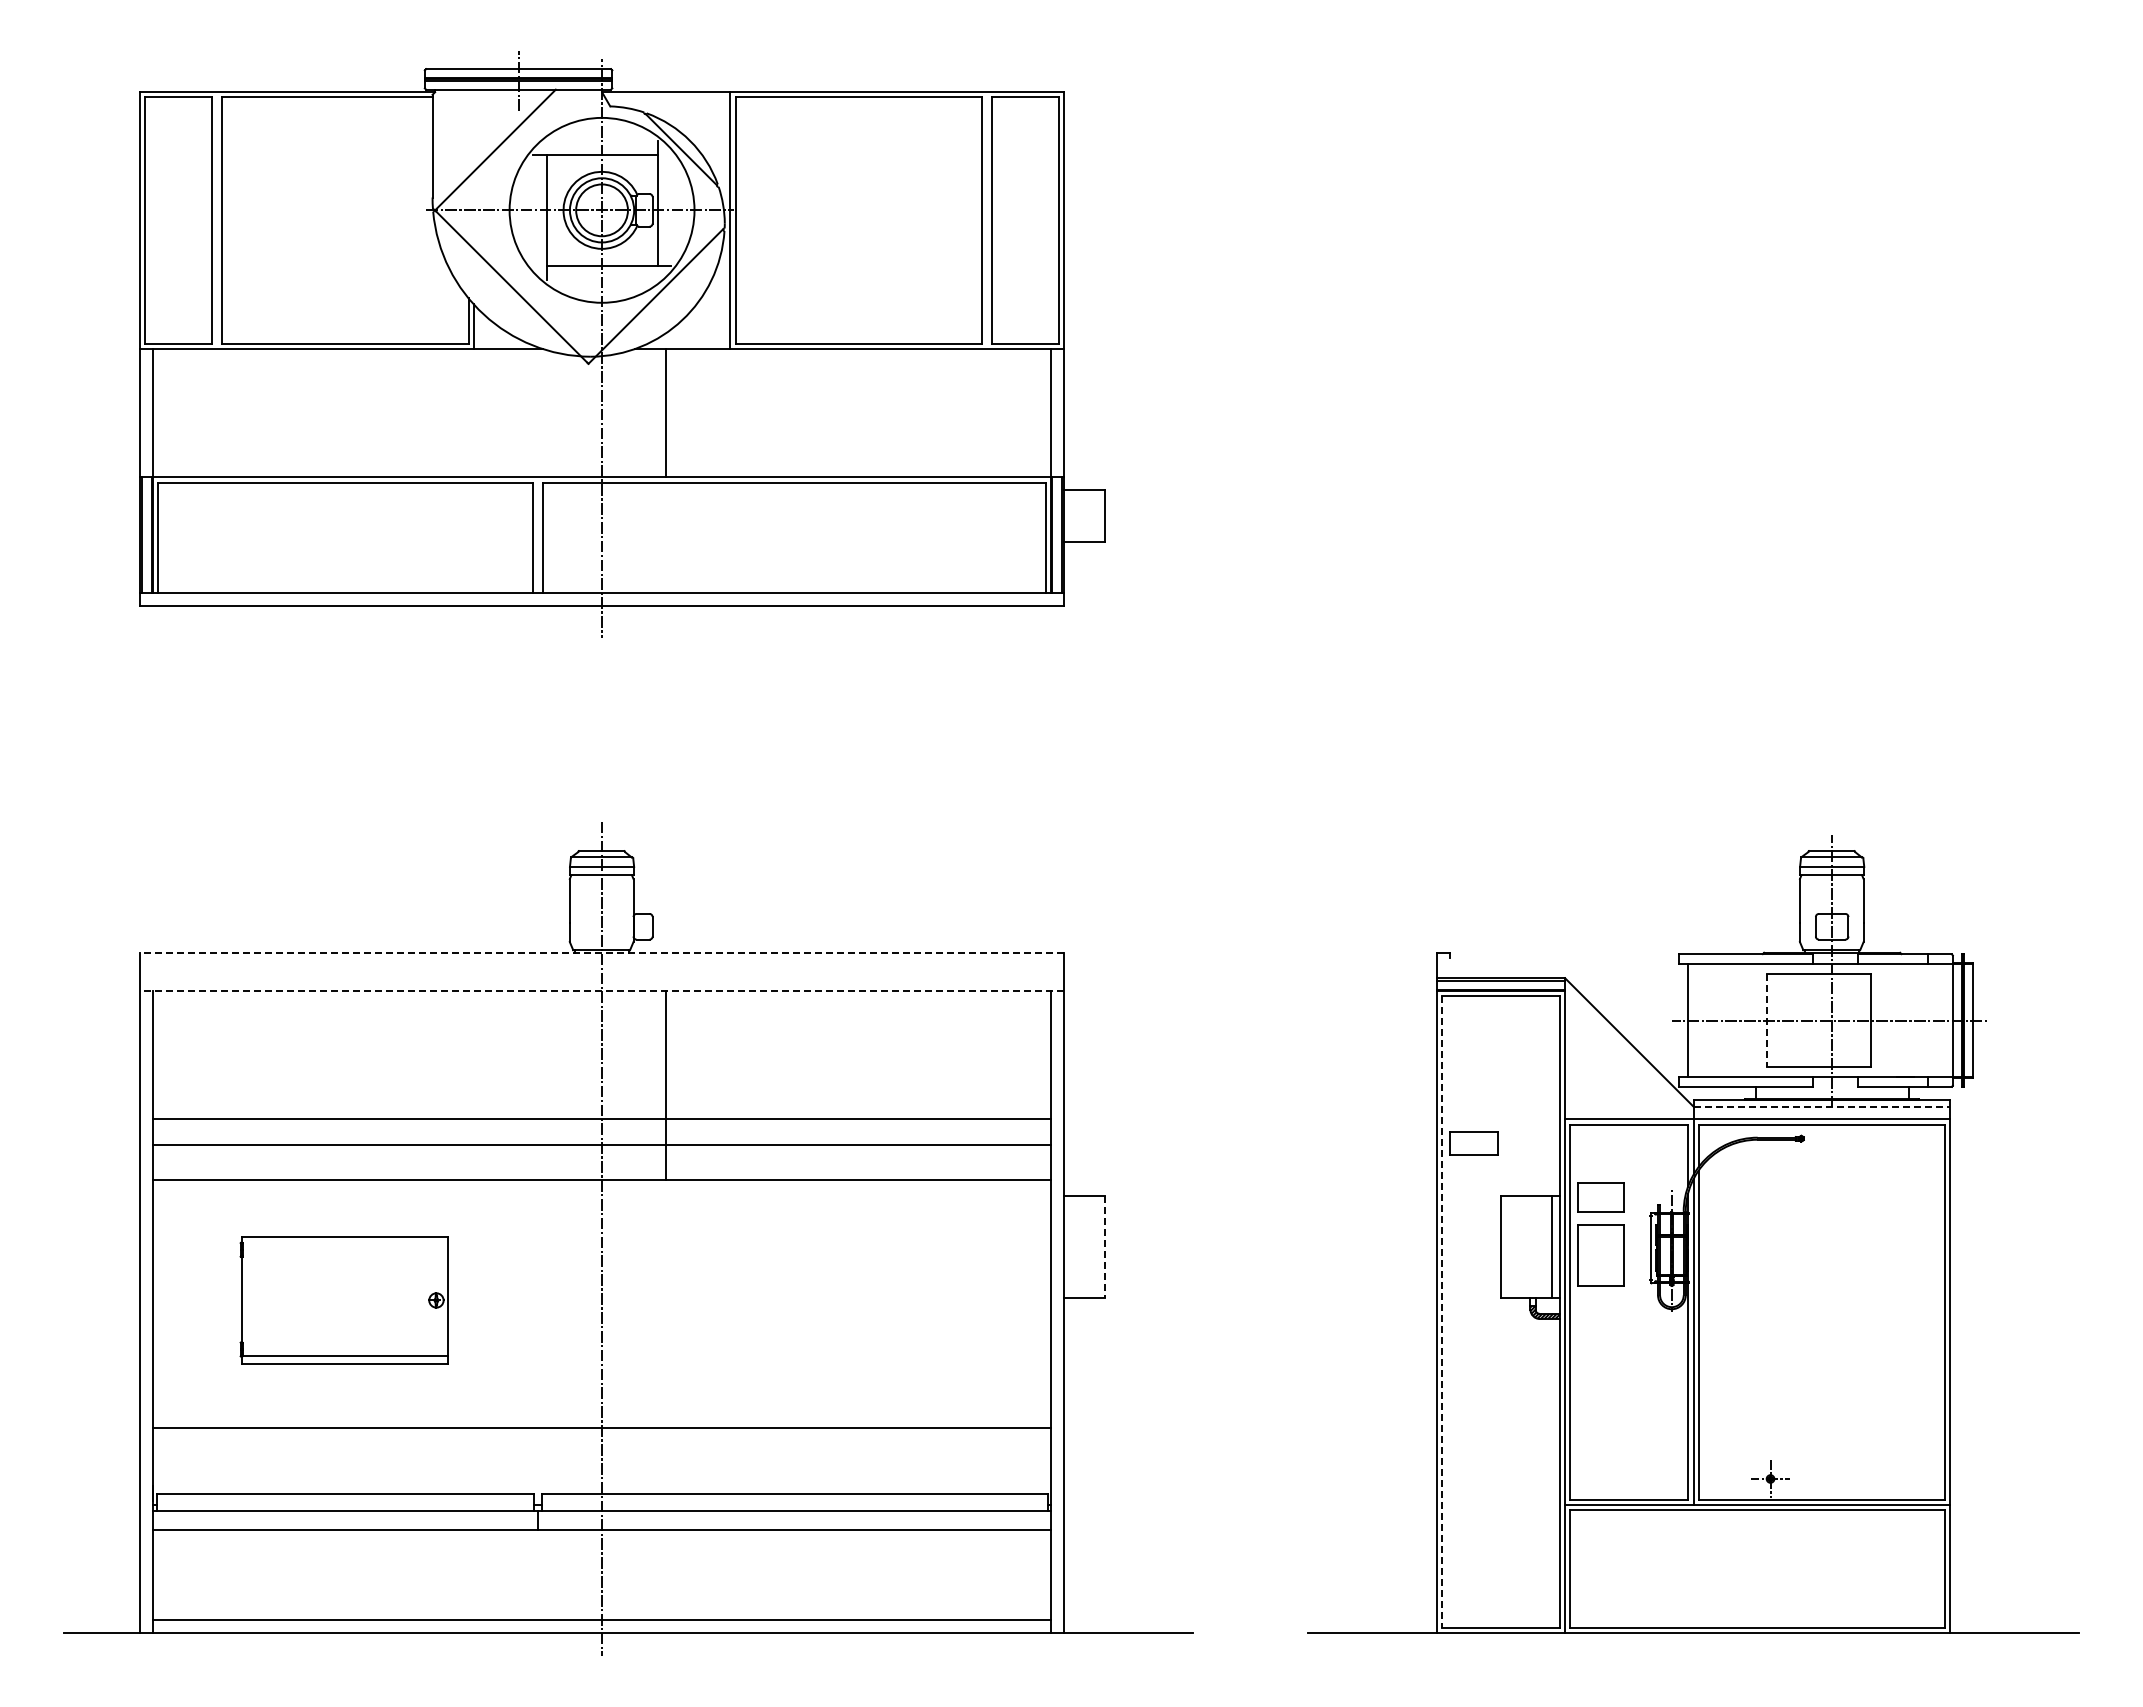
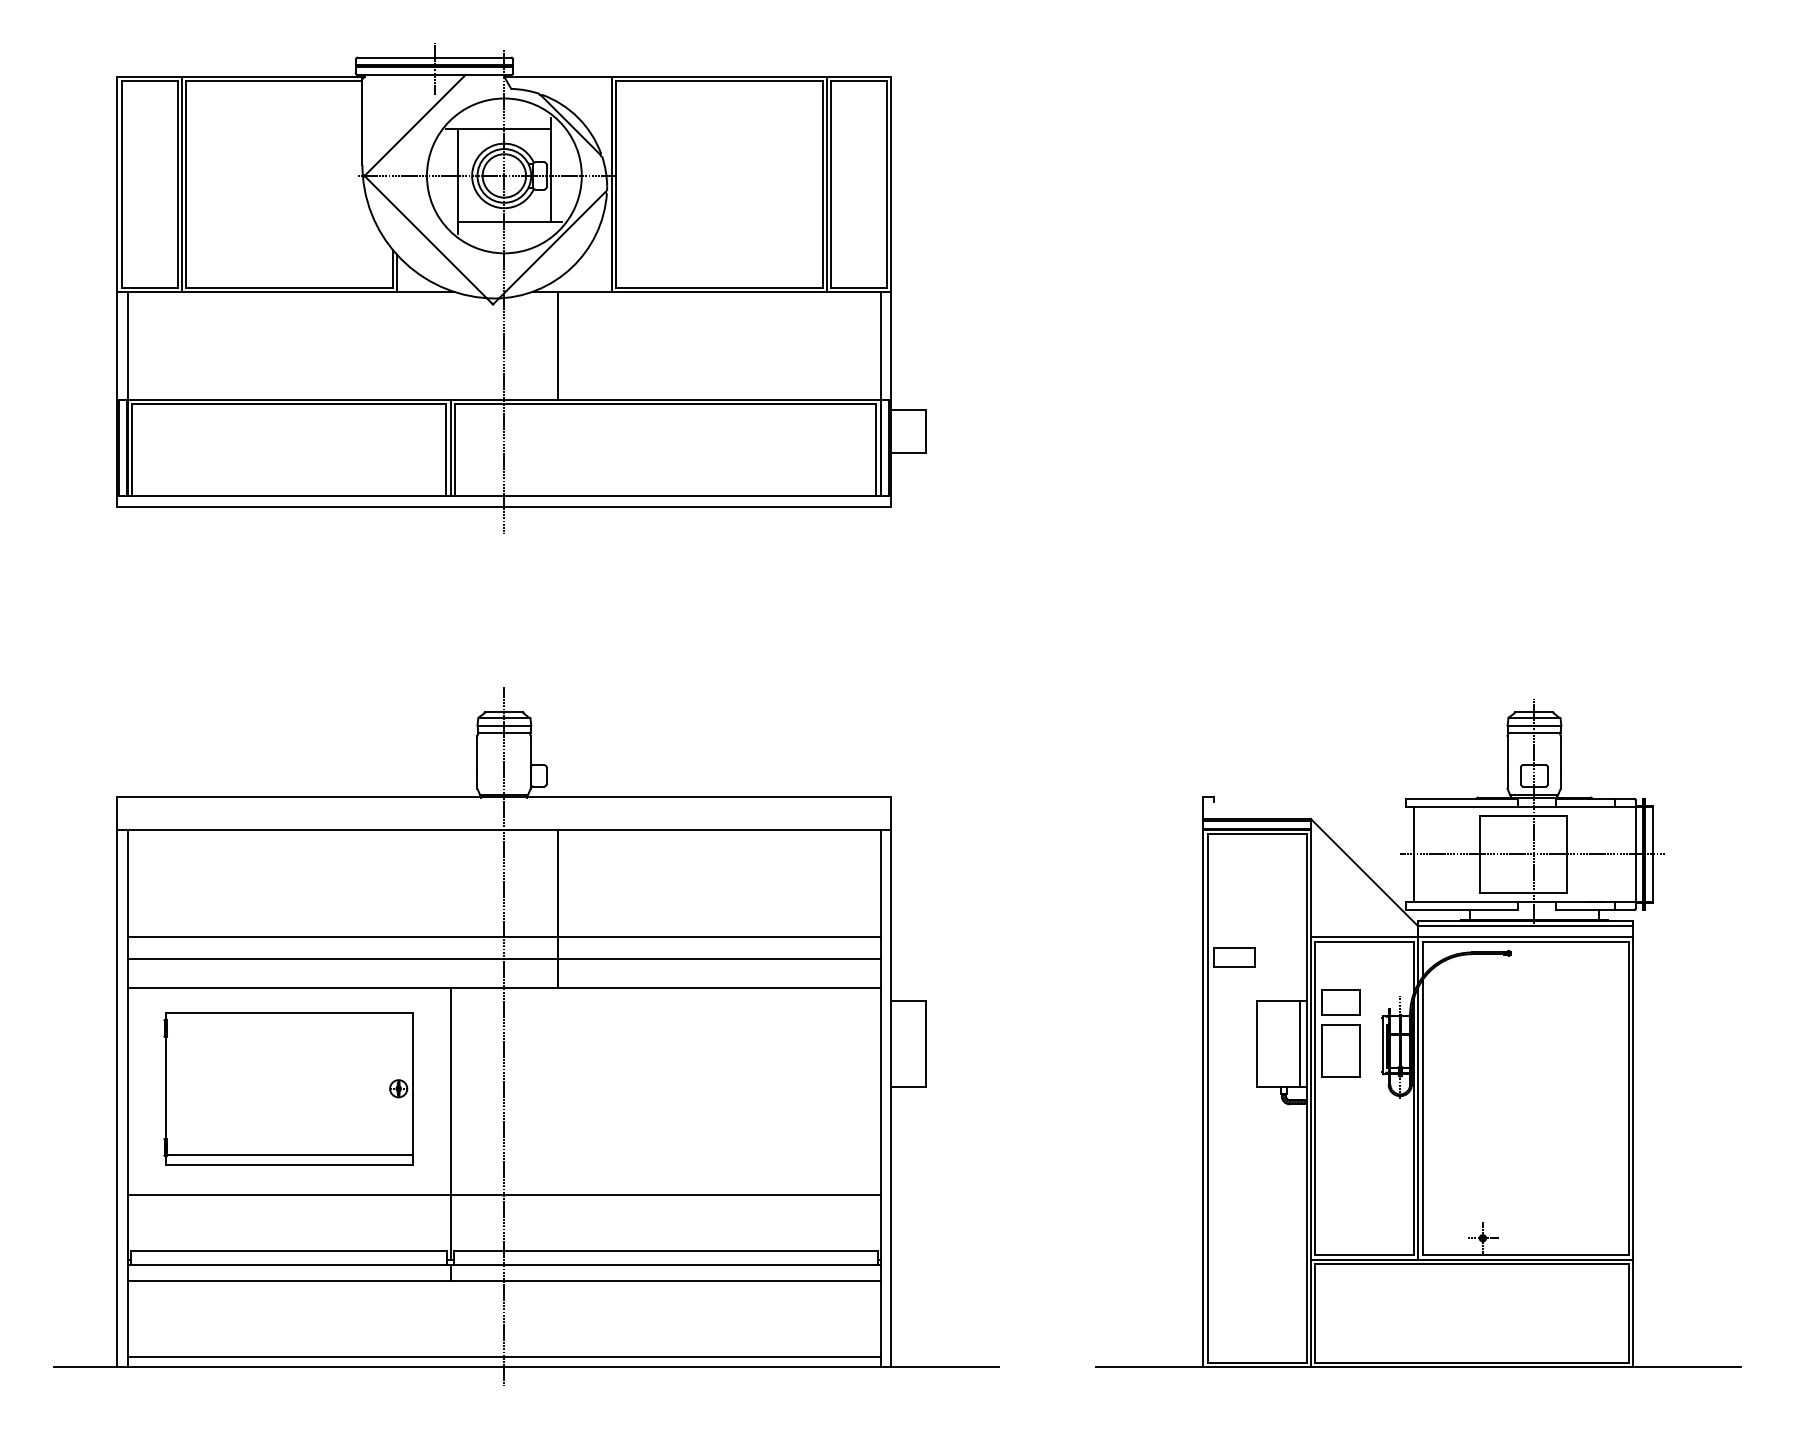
line: (216, 220) -> (181, 184), added
line: (987, 220) -> (827, 184), added
line: (537, 535) -> (450, 448), added
line: (601, 952) -> (503, 797), dashed -> solid
line: (601, 991) -> (503, 830), dashed -> solid
line: (1766, 1021) -> (1479, 855), dashed -> solid
line: (1822, 1106) -> (1526, 926), dashed -> solid
line: (1105, 1247) -> (925, 1044), dashed -> solid
part: (344, 1300) -> (288, 1088), size x1.43
line: (1441, 1312) -> (1207, 1098), dashed -> solid
line: (537, 1342) -> (450, 1123), added

